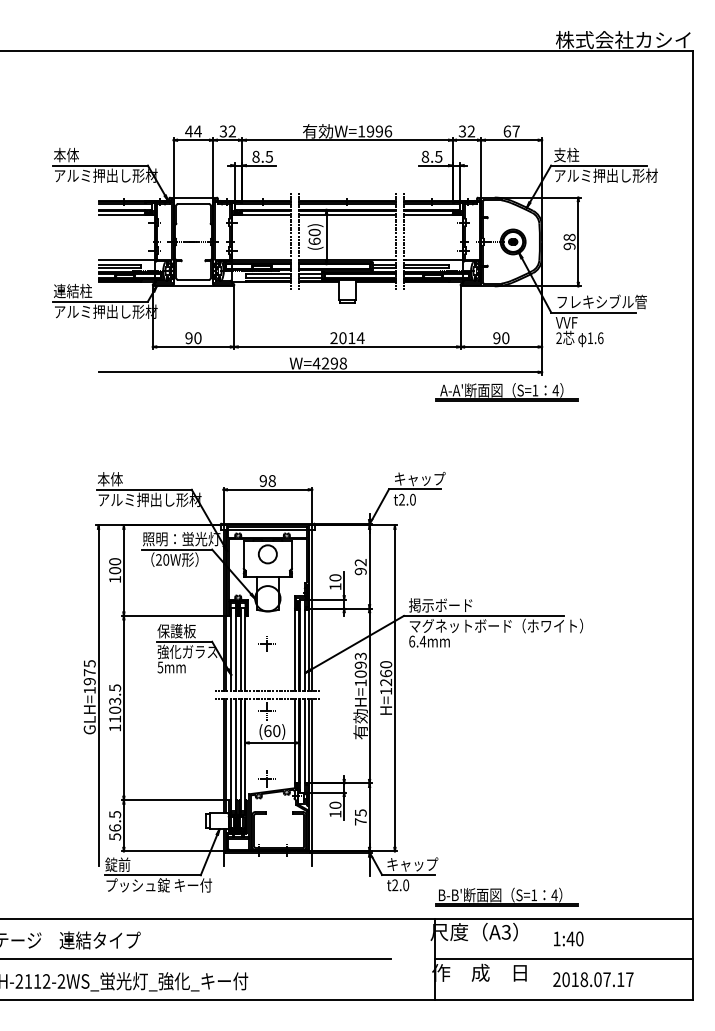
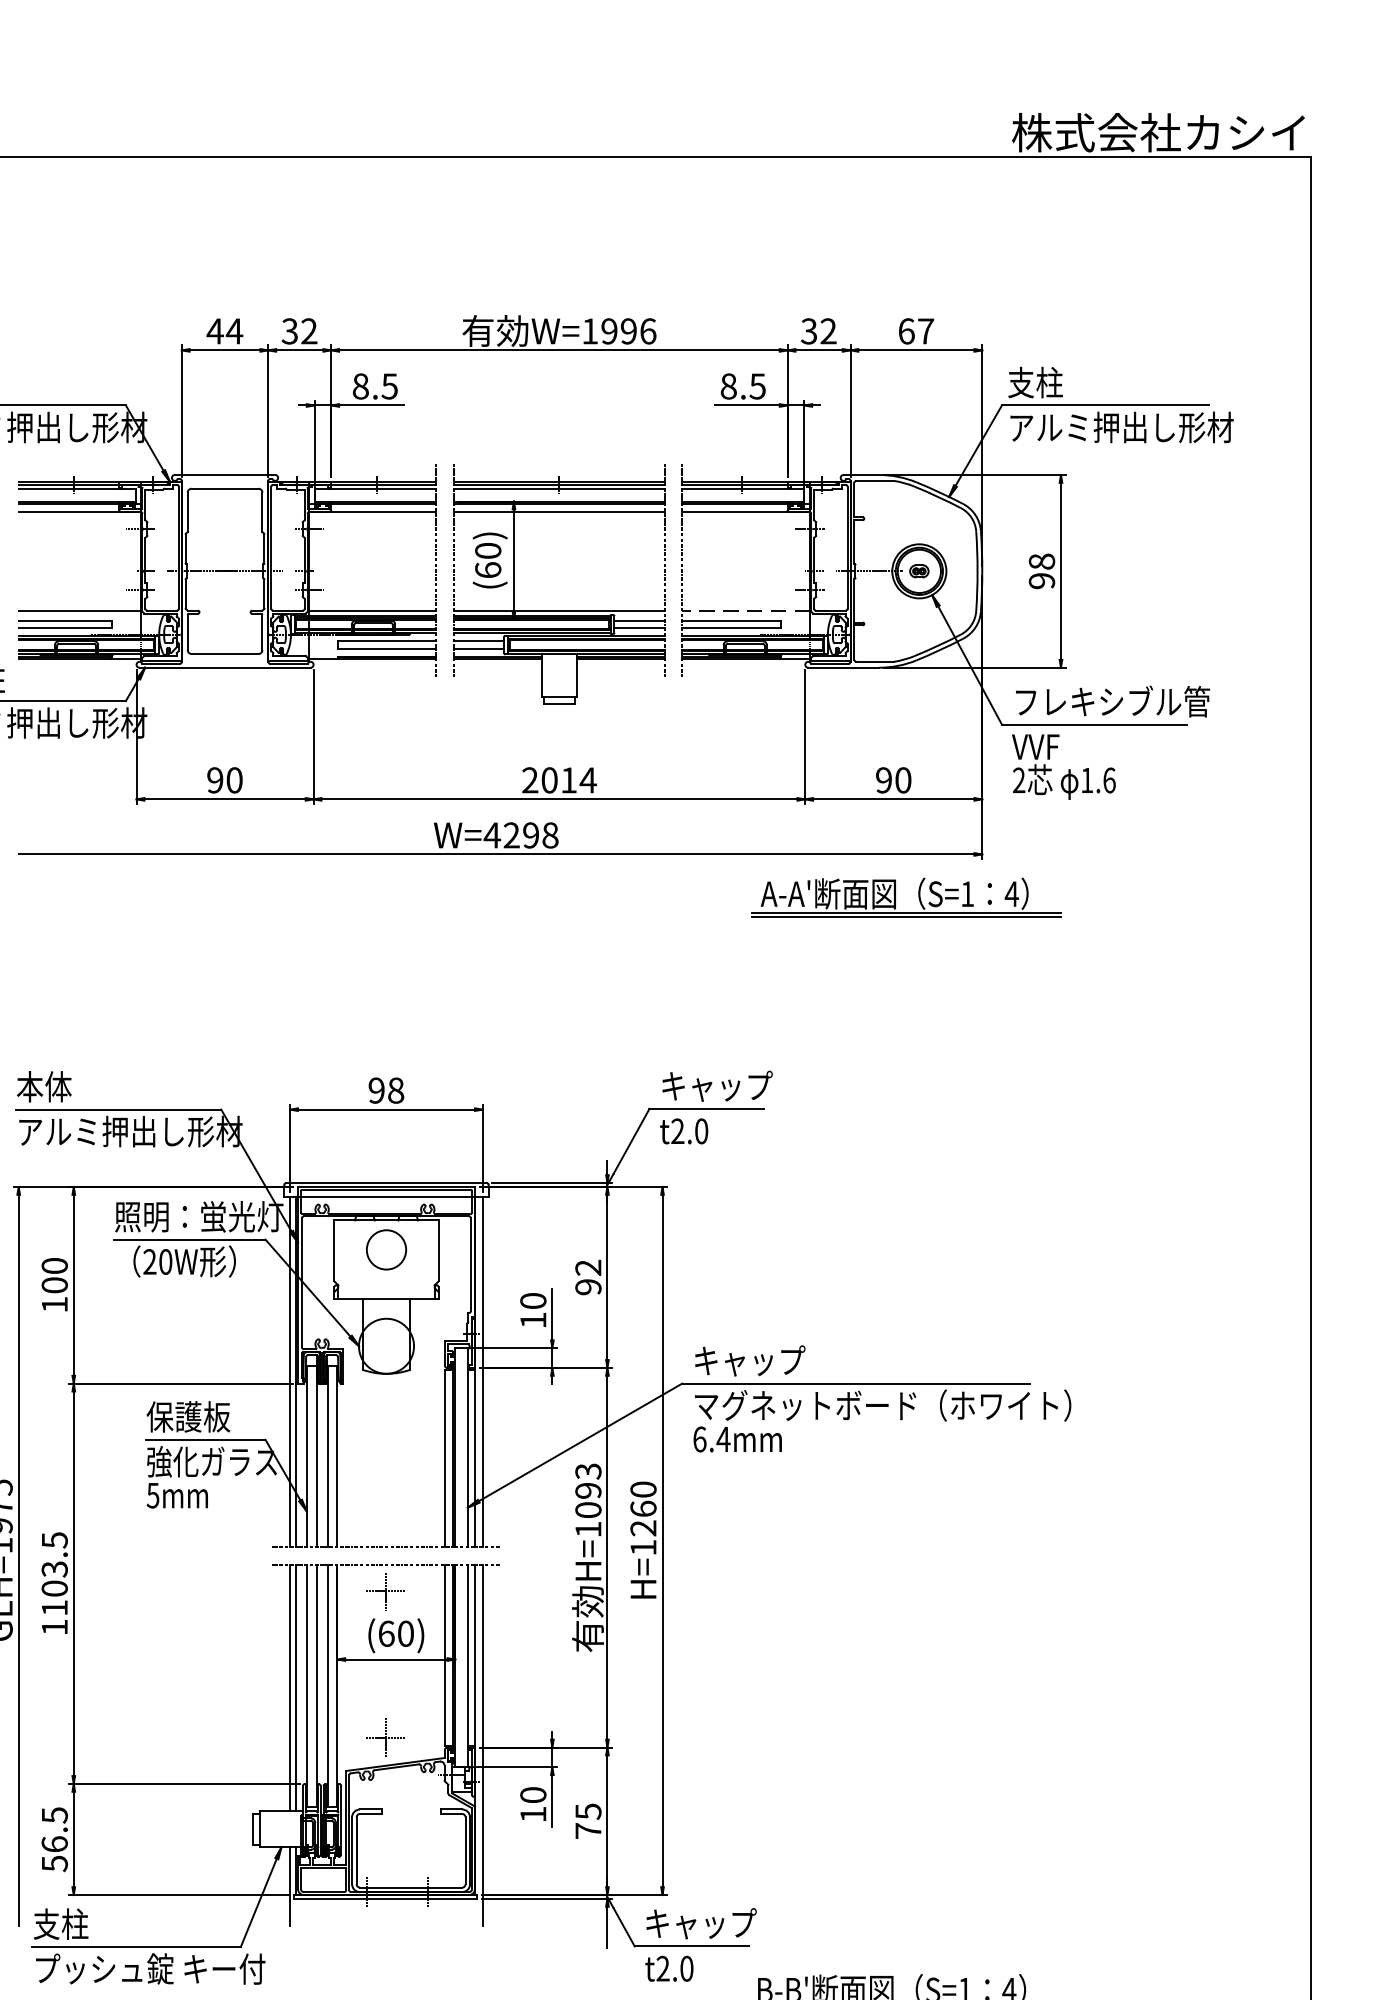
line: (433, 260) -> (746, 611), solid -> dashed
text: (440, 605) -> (761, 1360), 掲示ボード -> キャップ
part: (266, 643) -> (383, 1443), removed
text: (117, 864) -> (59, 1923), 錠前 -> 支柱

